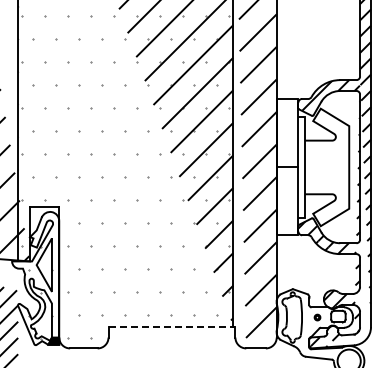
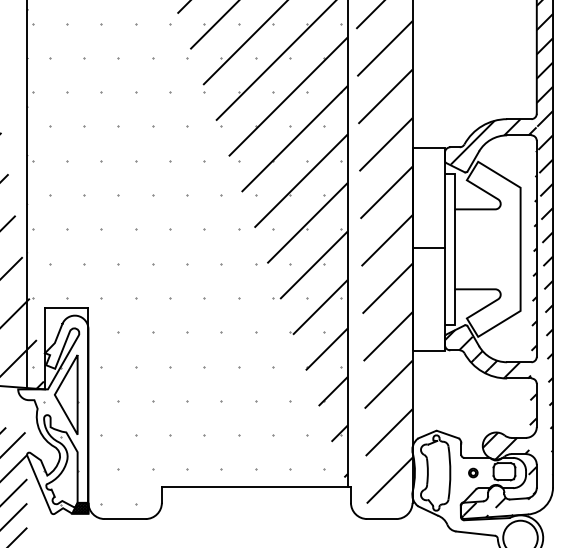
line: (172, 326) -> (257, 486), dashed -> solid

